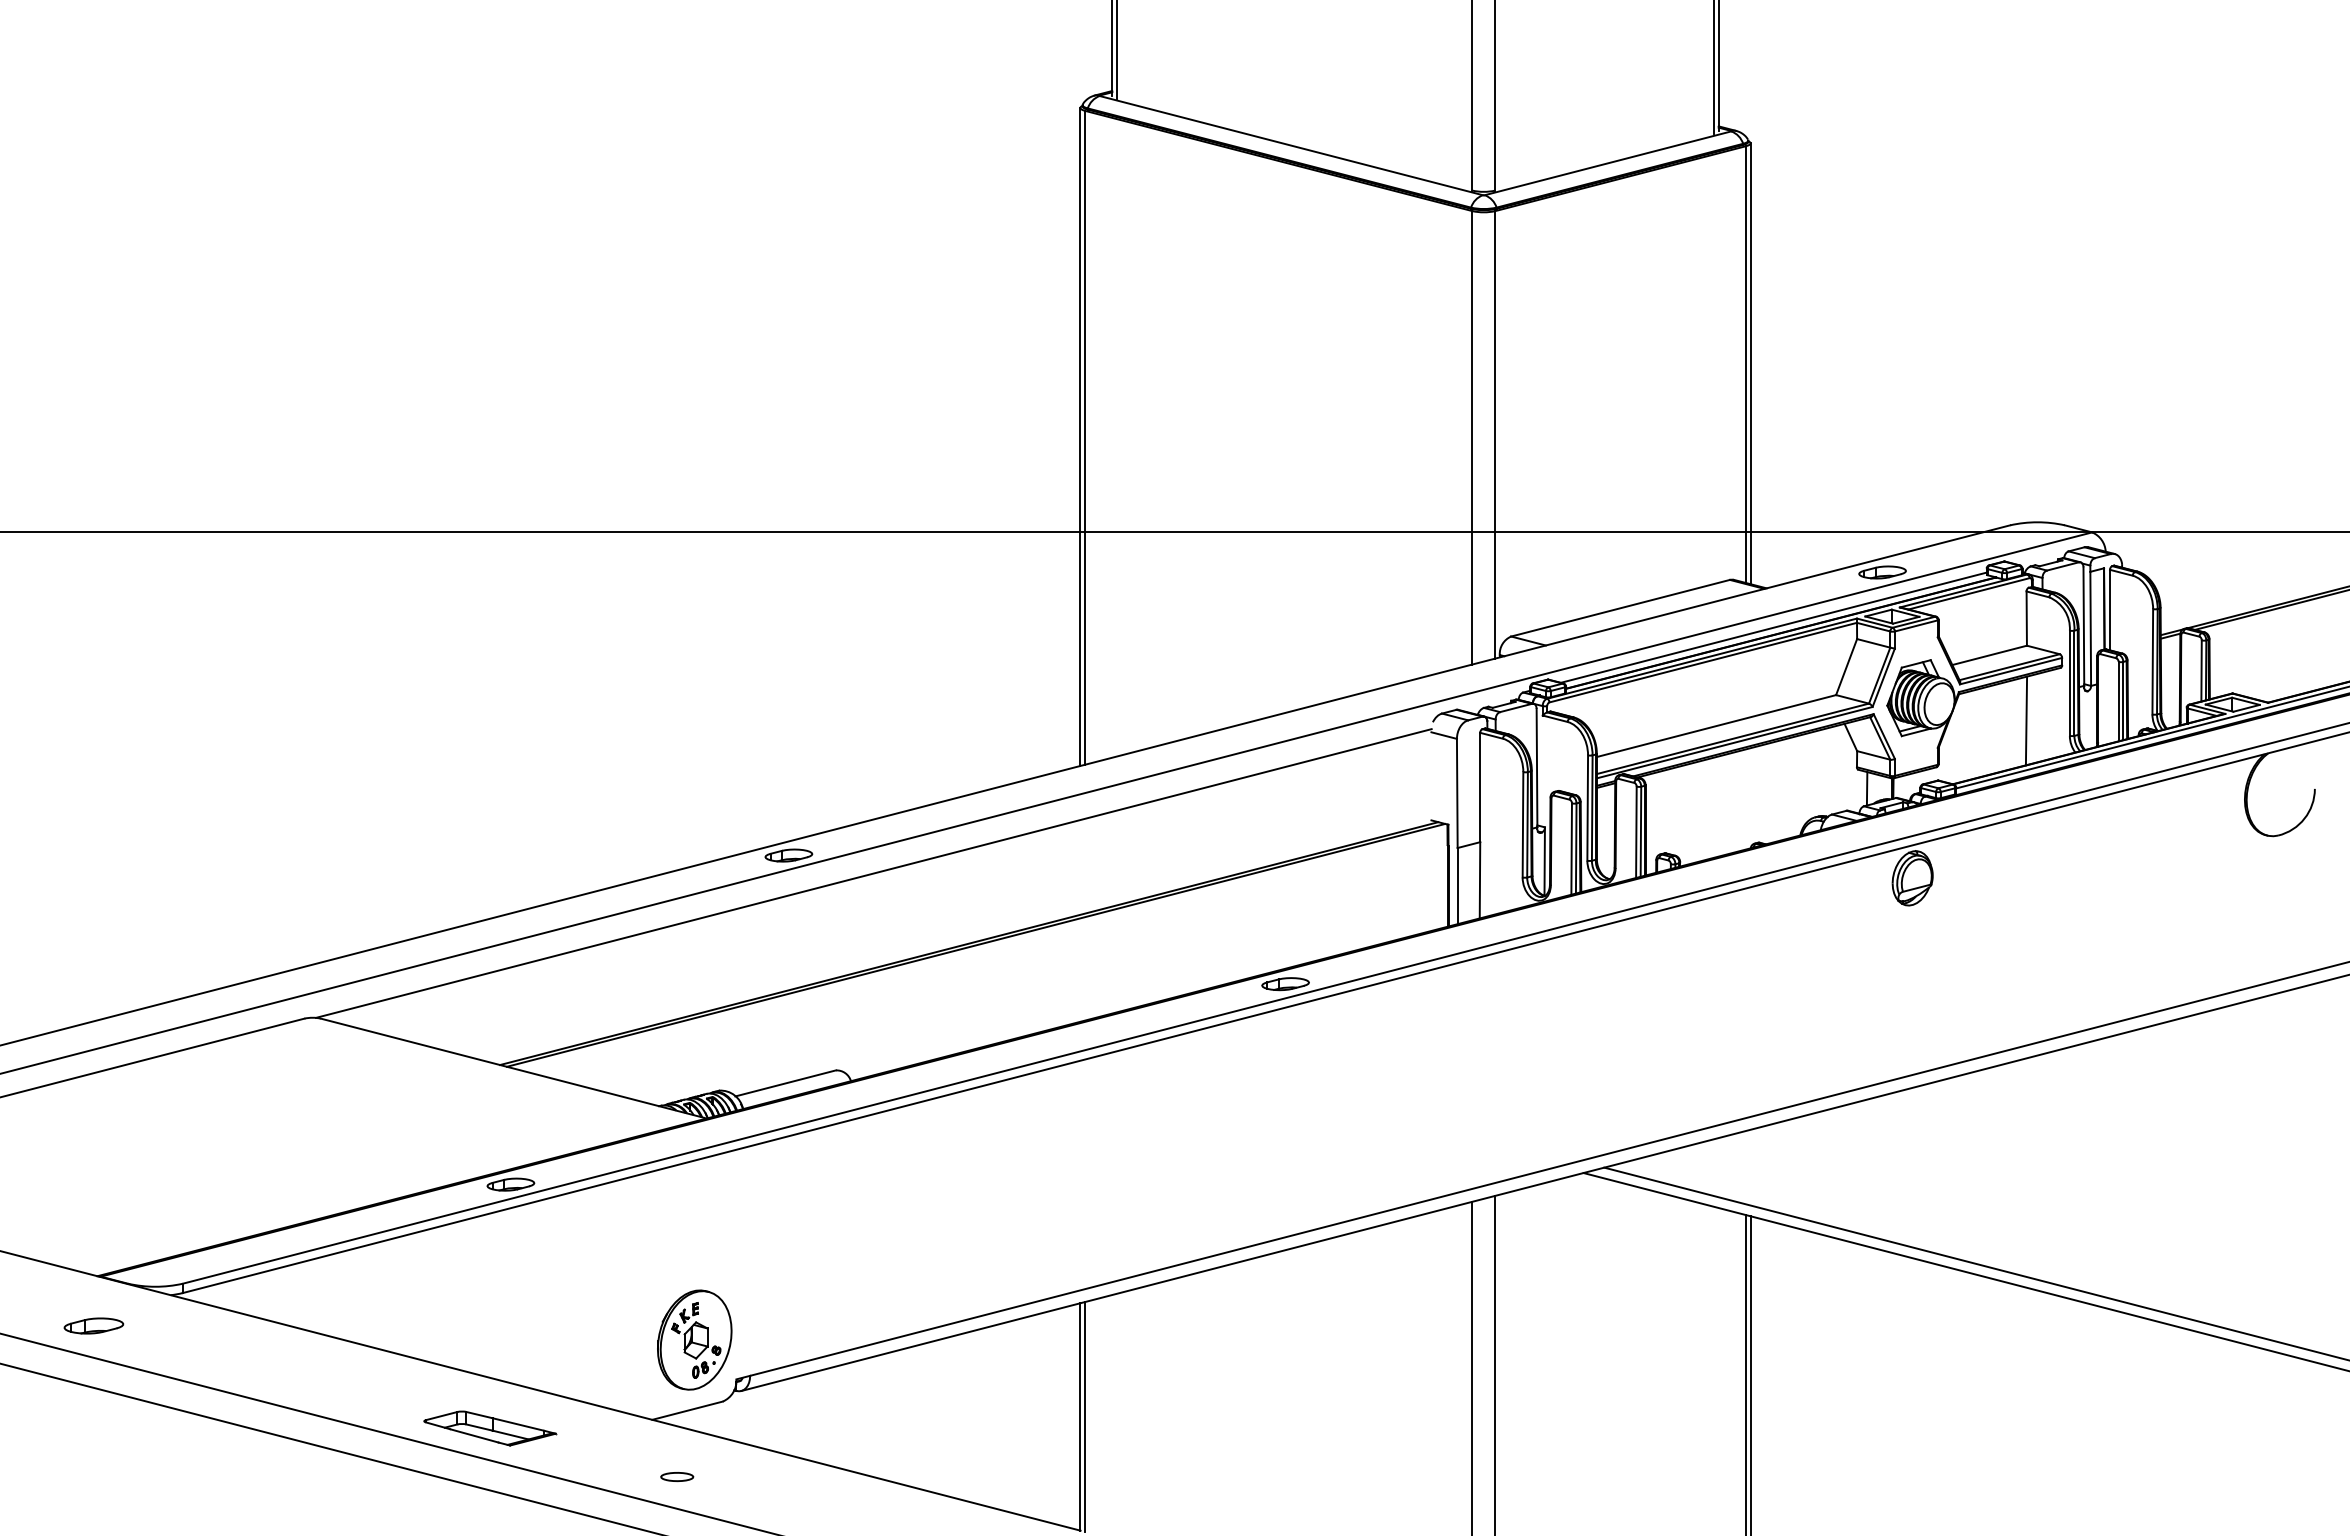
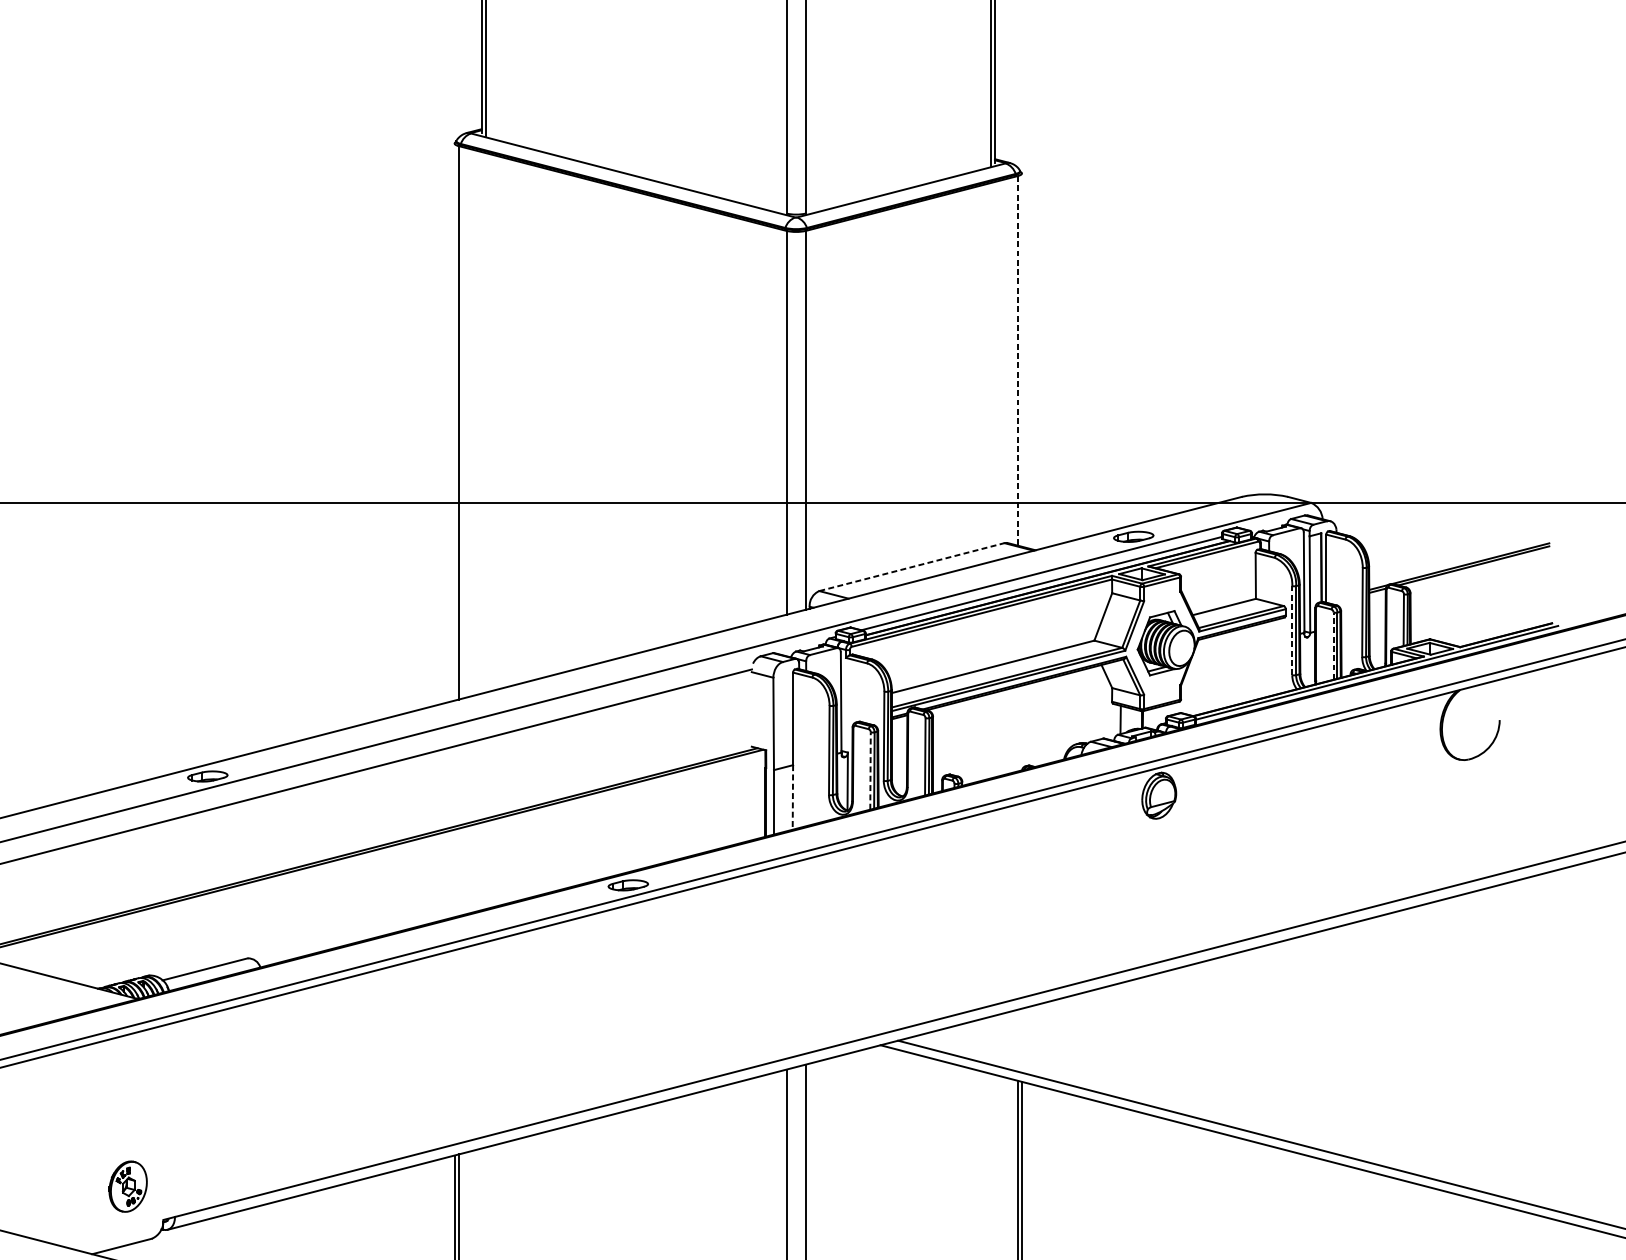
line: (1750, 363) -> (1021, 359), removed
line: (1745, 365) -> (1017, 361), solid -> dashed
line: (1080, 436) -> (454, 421), removed
line: (1620, 608) -> (911, 567), solid -> dashed
line: (2069, 683) -> (1291, 630), solid -> dashed
line: (2118, 701) -> (1333, 646), solid -> dashed
line: (2026, 720) -> (1255, 662), removed
line: (1571, 849) -> (870, 771), solid -> dashed
line: (1479, 880) -> (792, 797), solid -> dashed
part: (694, 1339) -> (127, 1186), size x0.6

